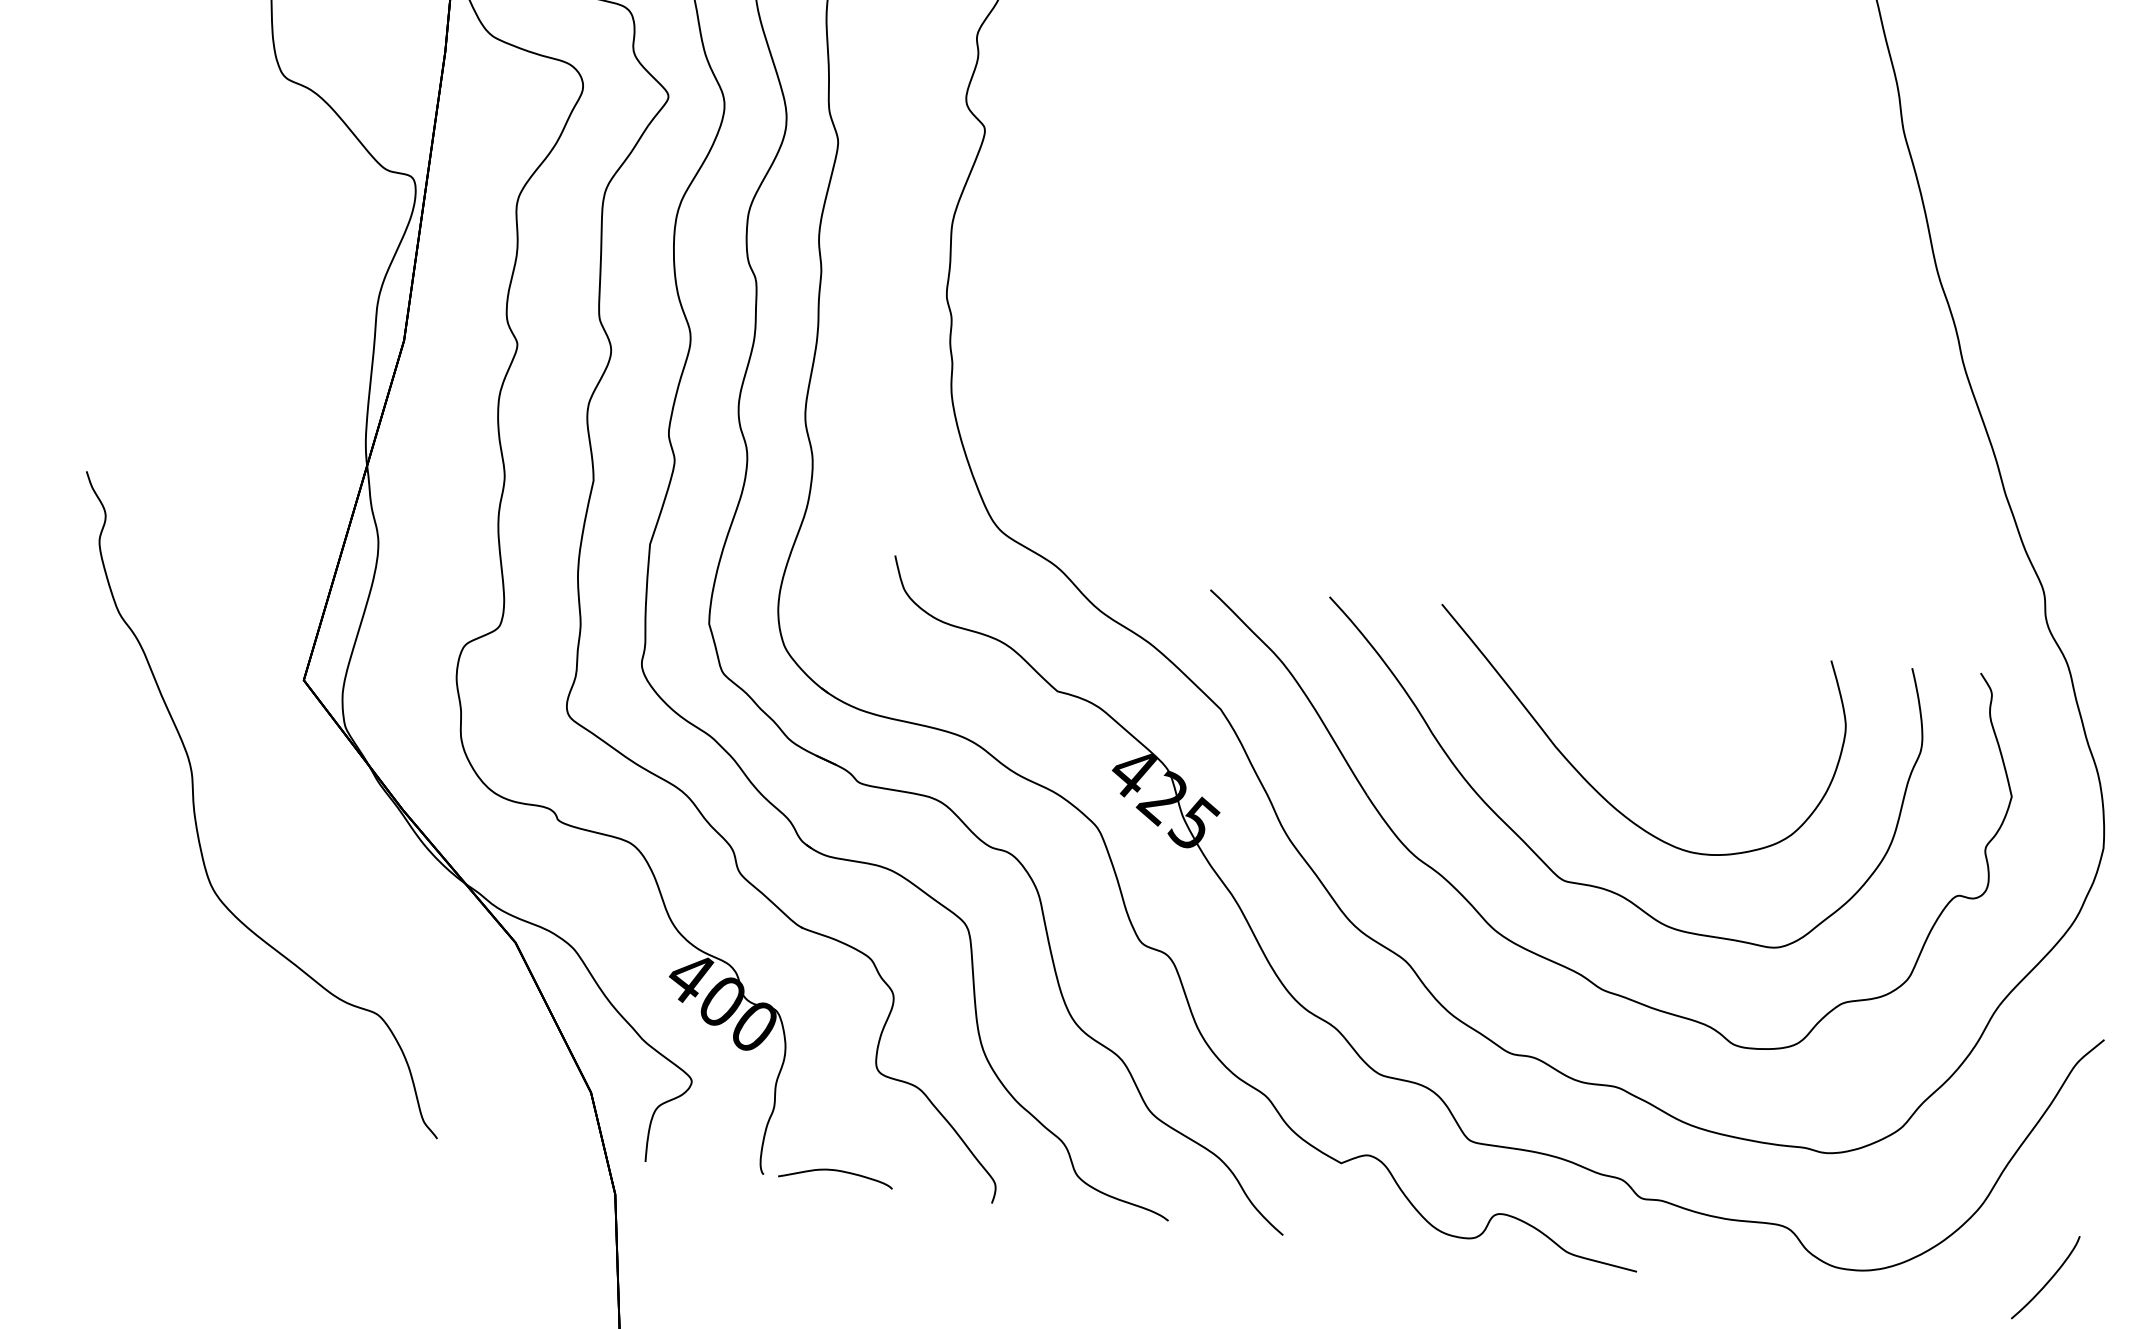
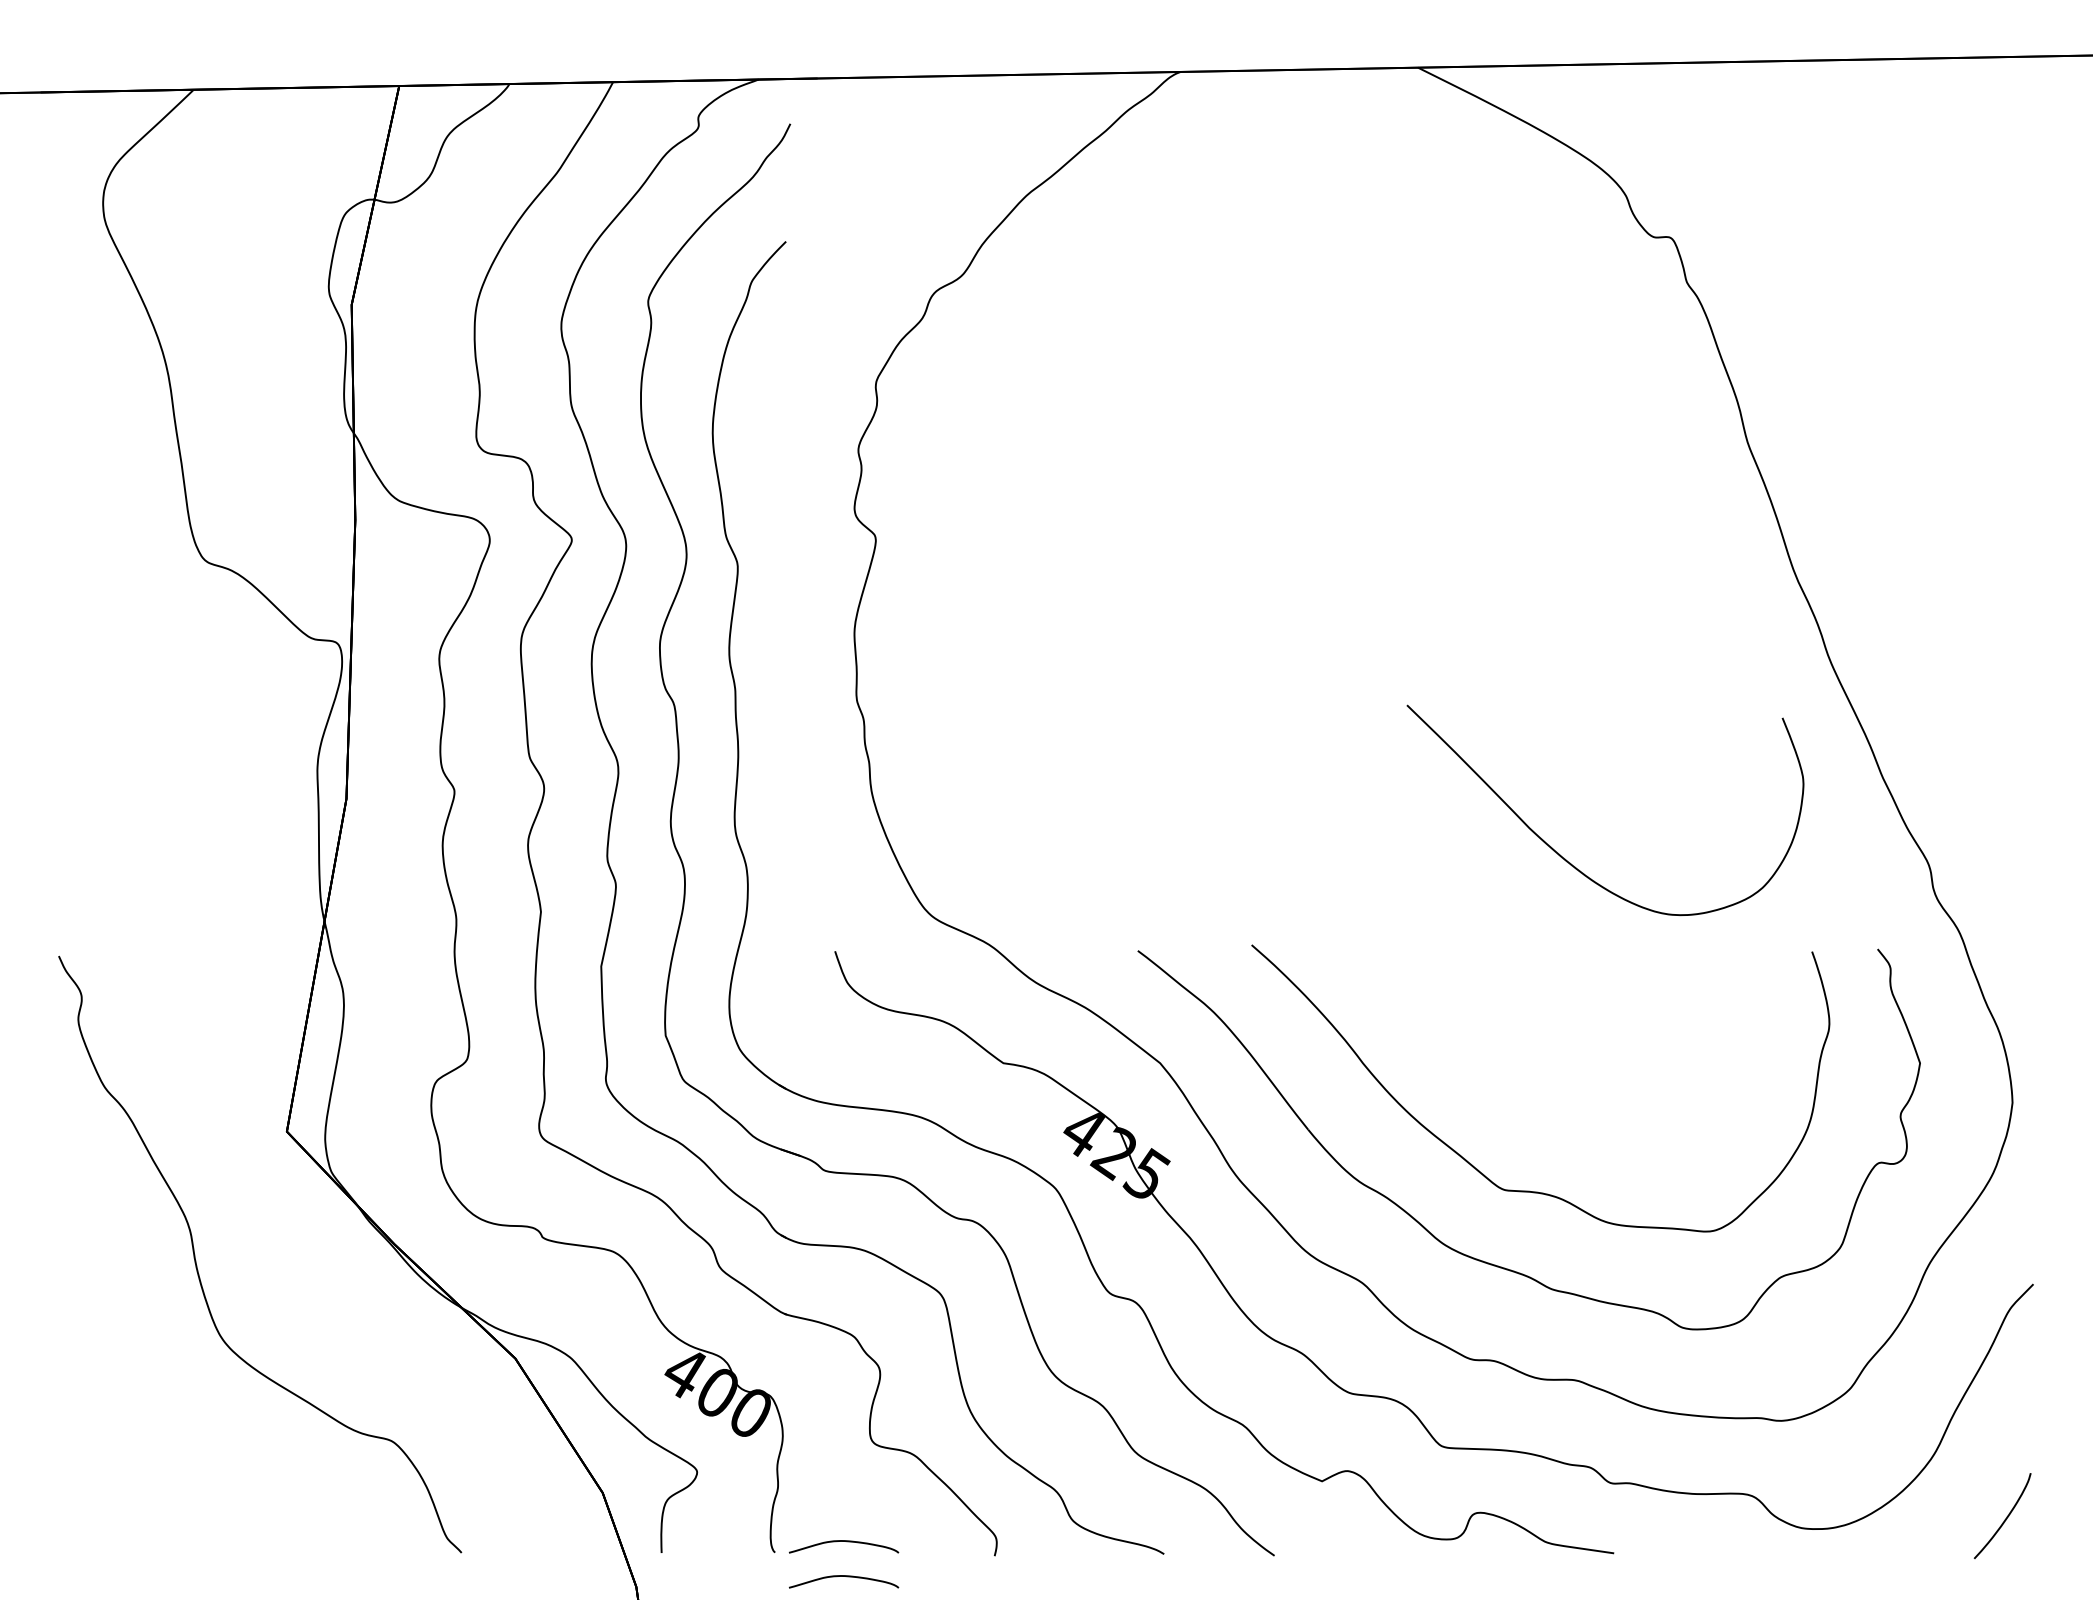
curve: (1589, 781) -> (1565, 858), moved
curve: (835, 1208) -> (846, 1577), added

